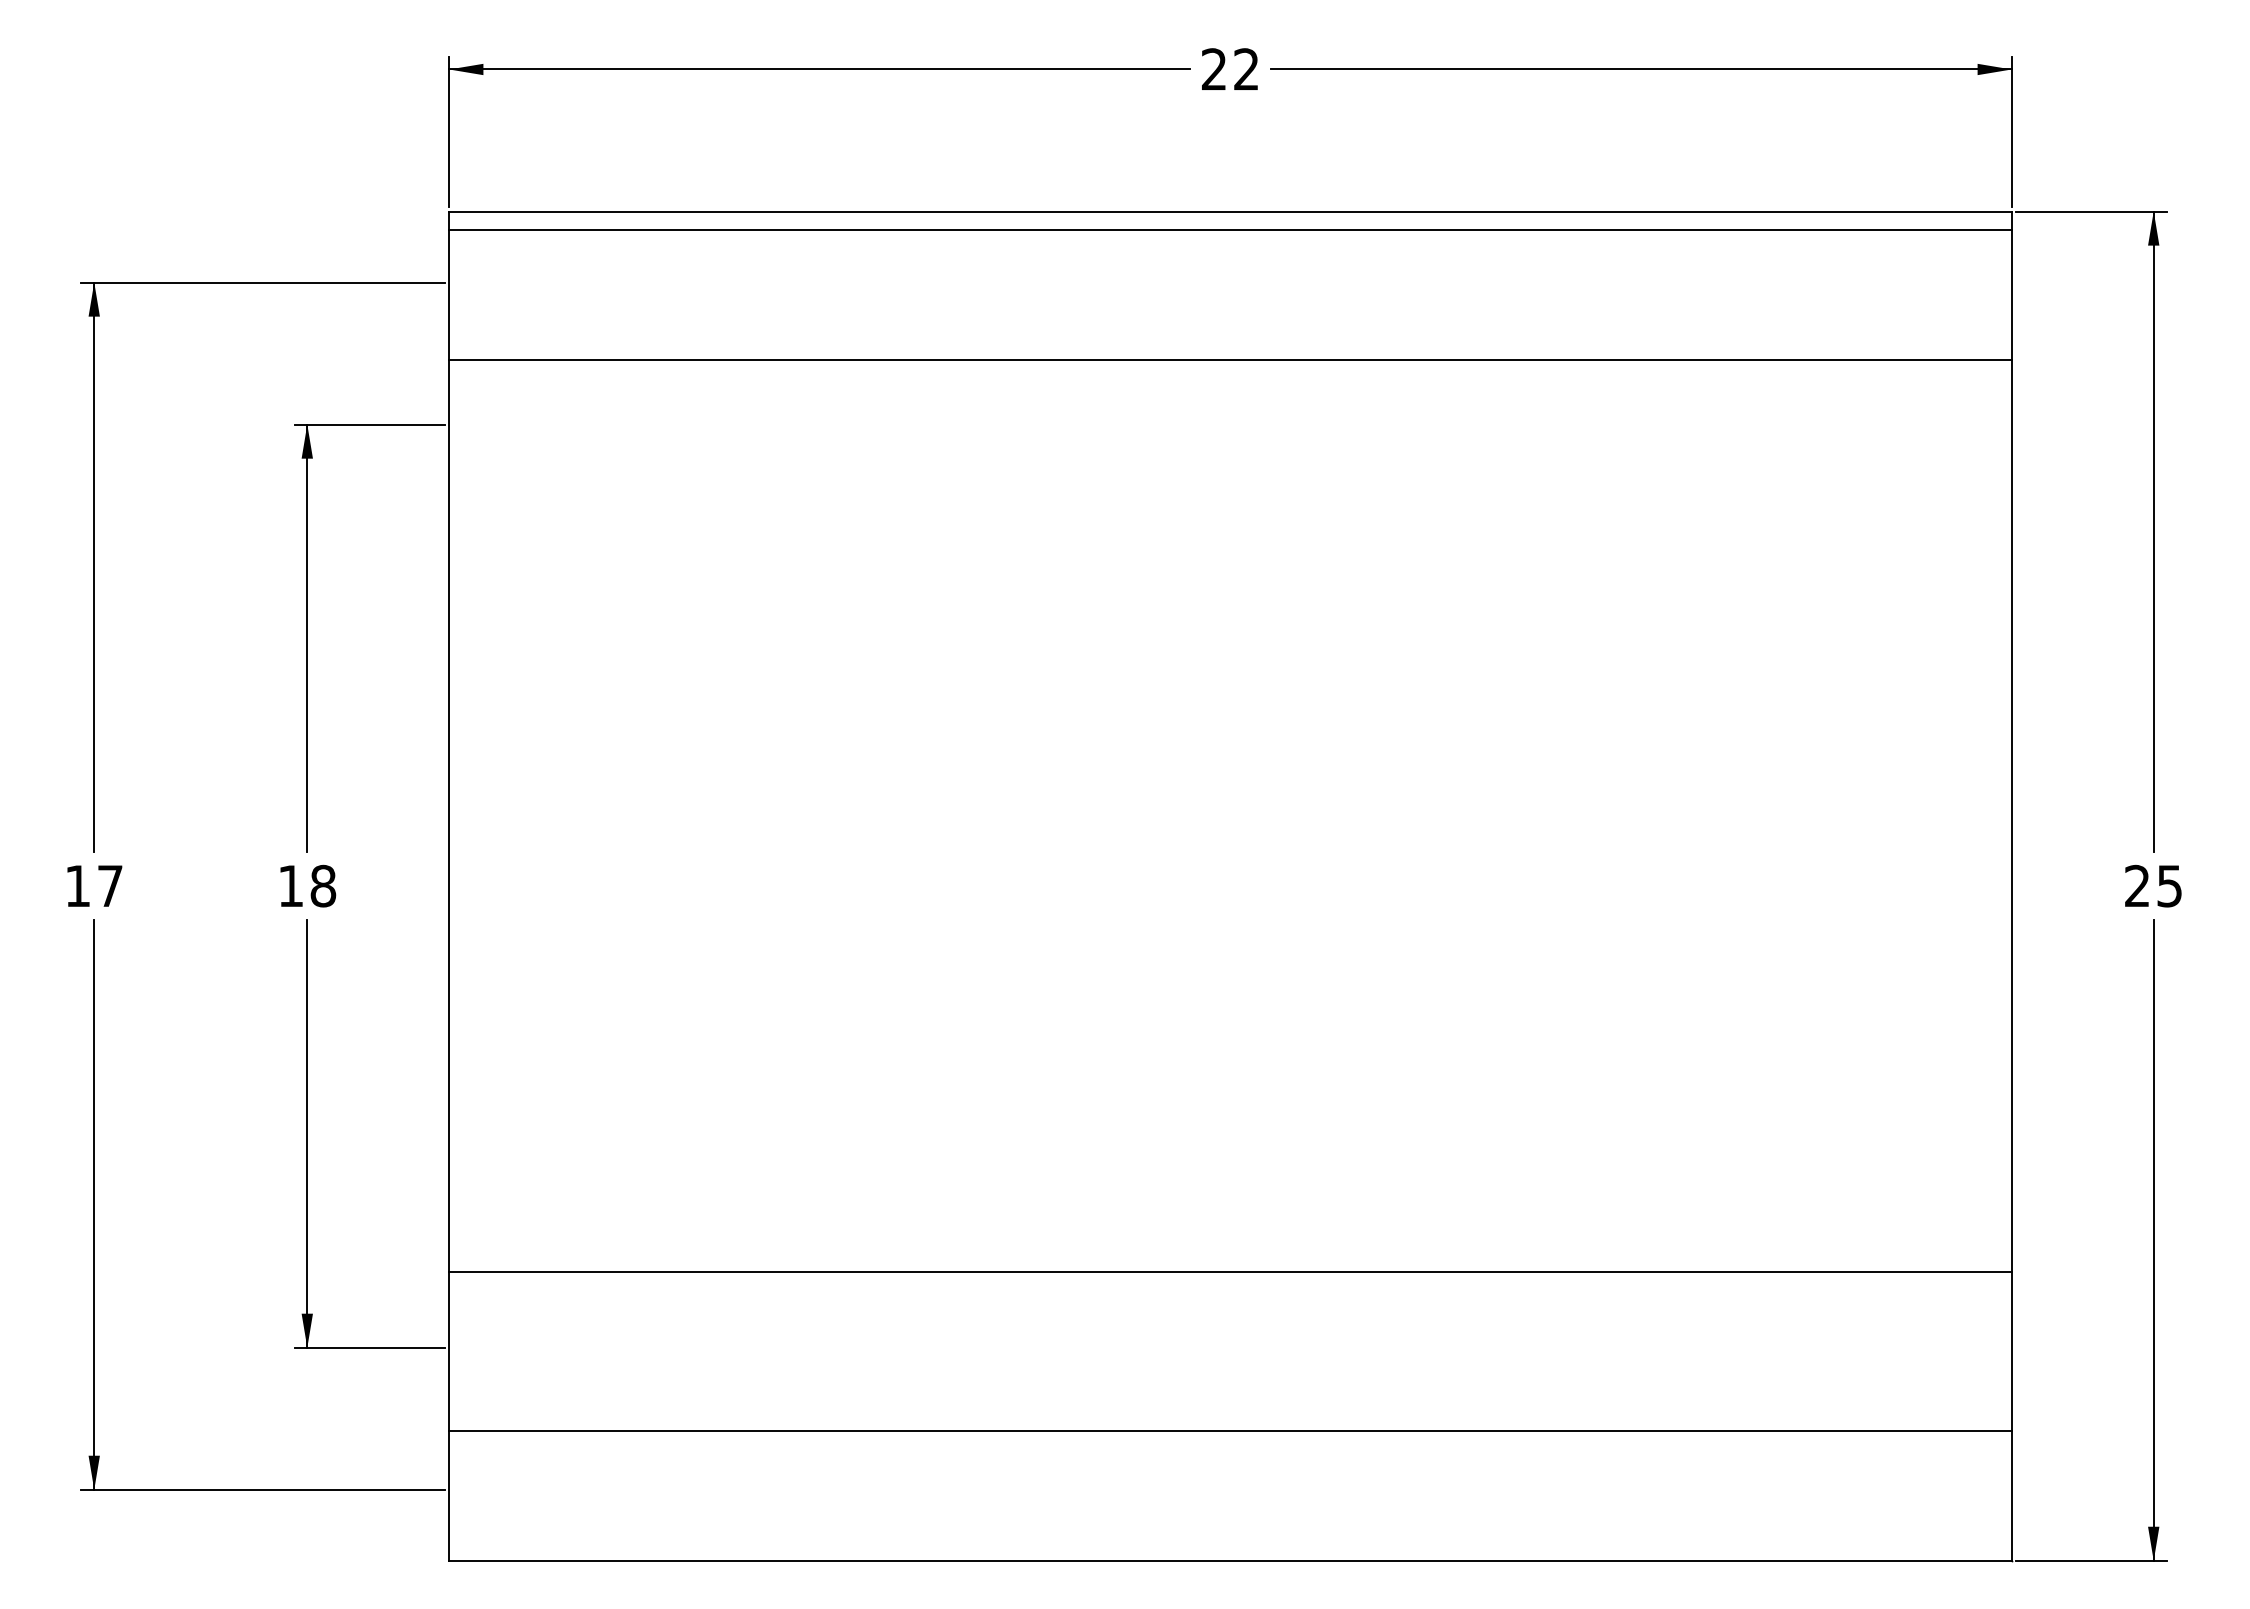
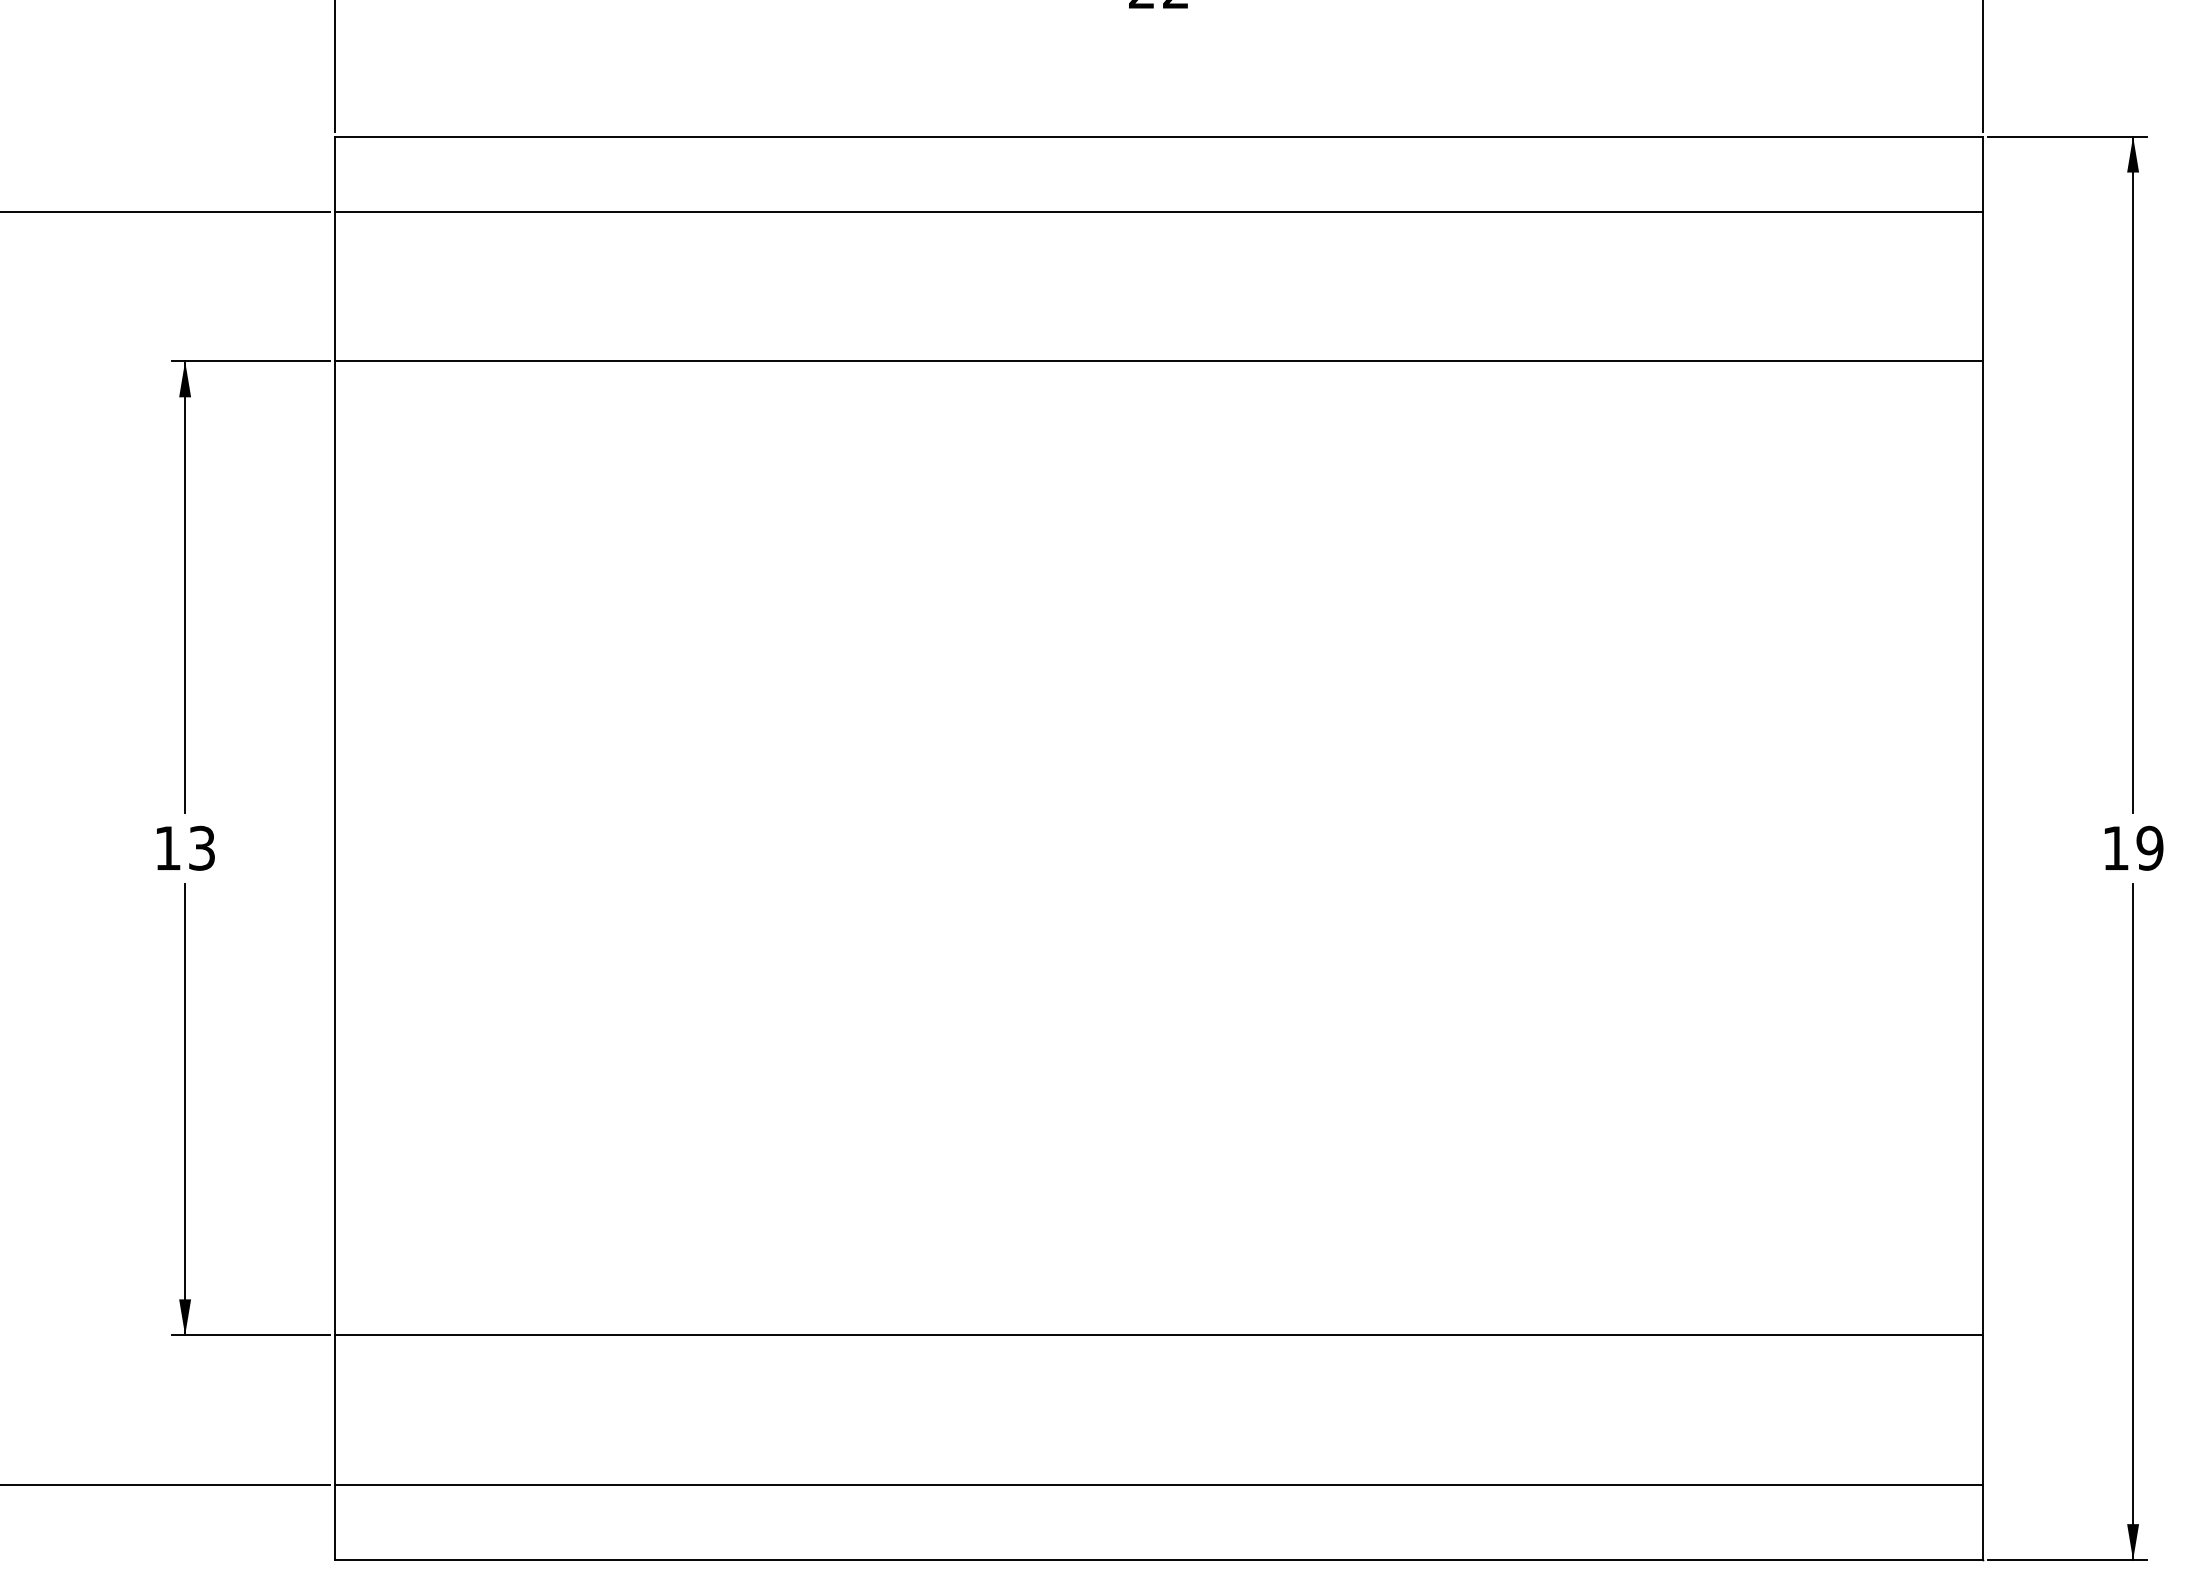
line: (1230, 229) -> (1159, 211), moved
line: (1230, 359) -> (1159, 361), moved
text: (2153, 885) -> (2132, 847), 25 -> 19
text: (323, 886) -> (202, 848), 18 -> 13
line: (1230, 1271) -> (1159, 1335), moved
line: (1230, 1430) -> (1159, 1484), moved

